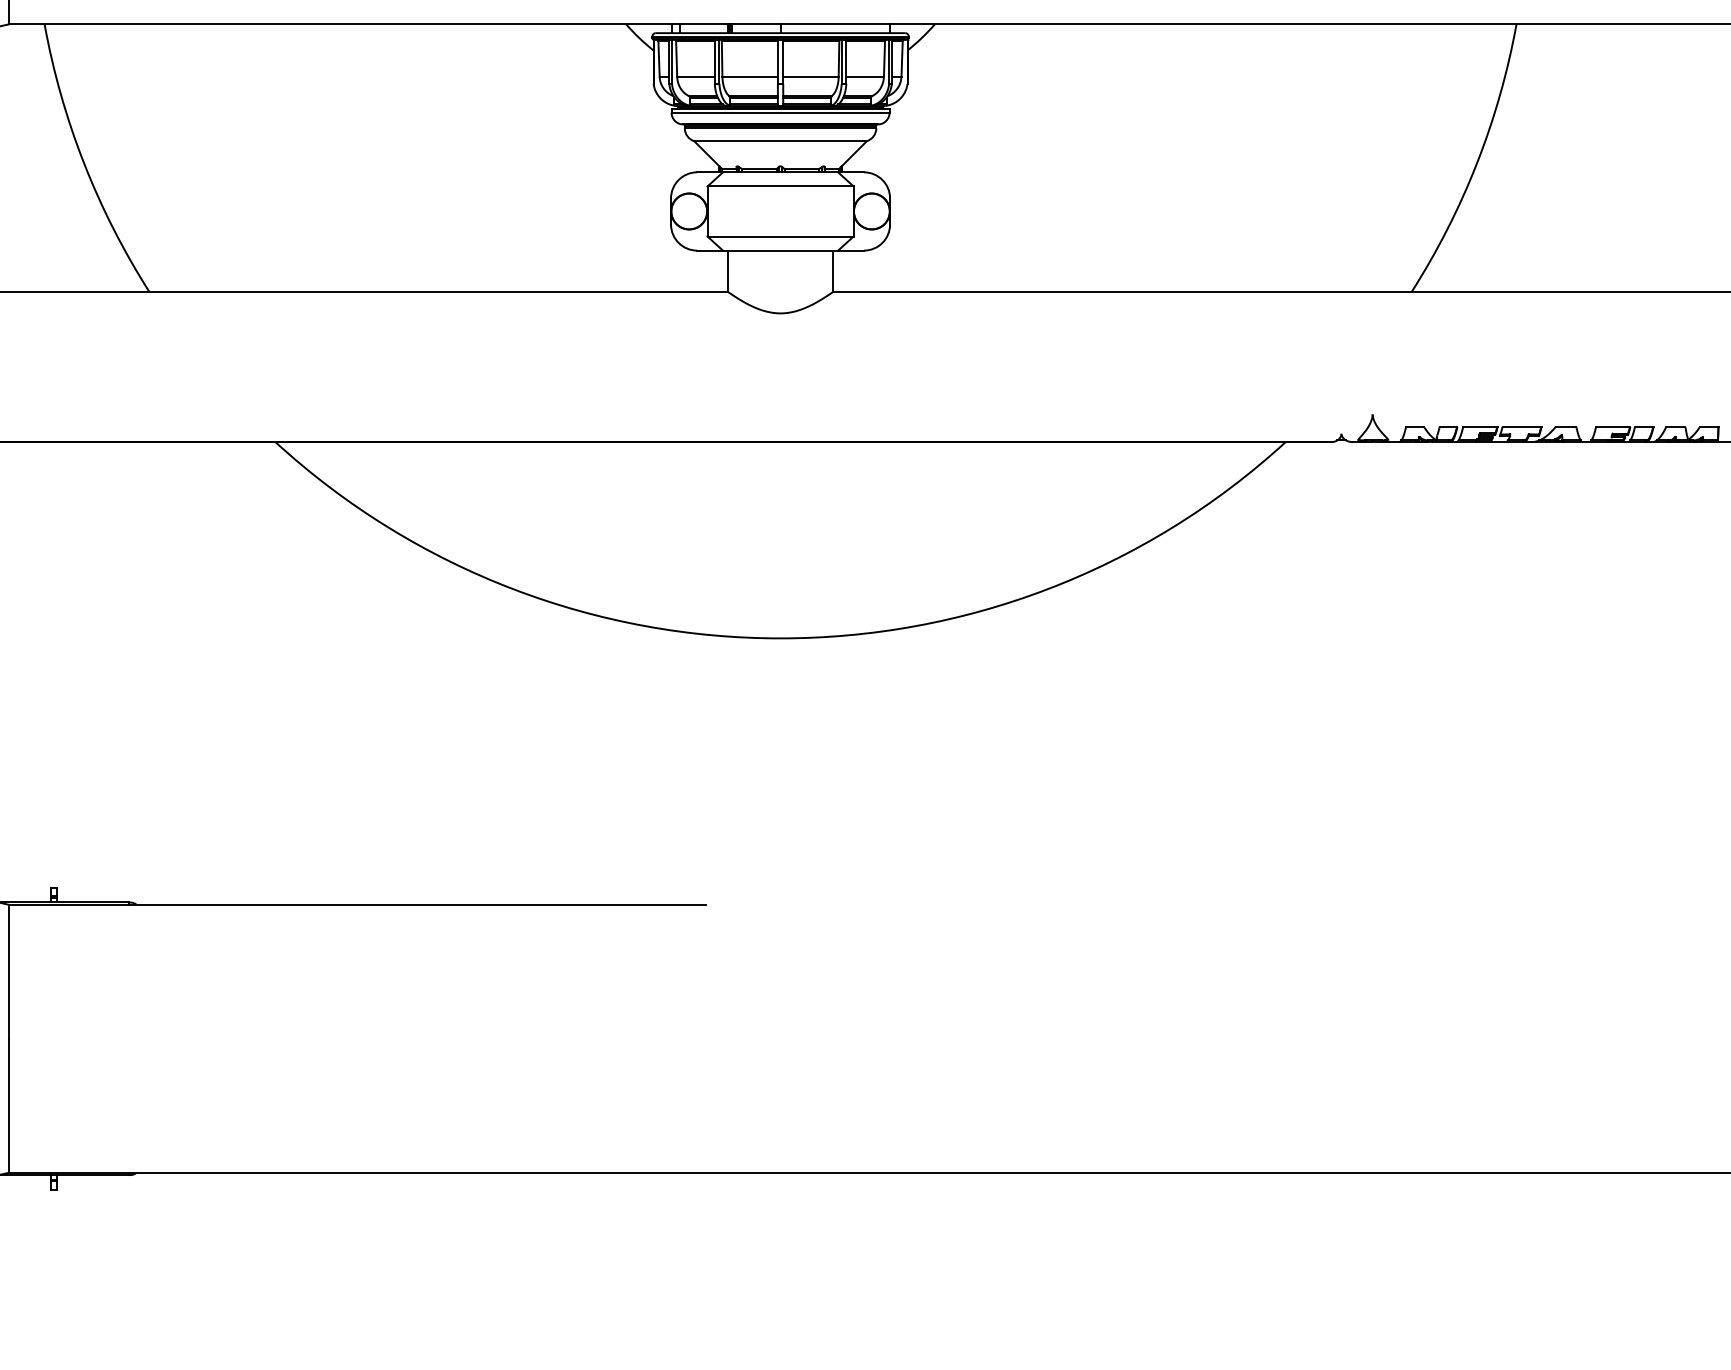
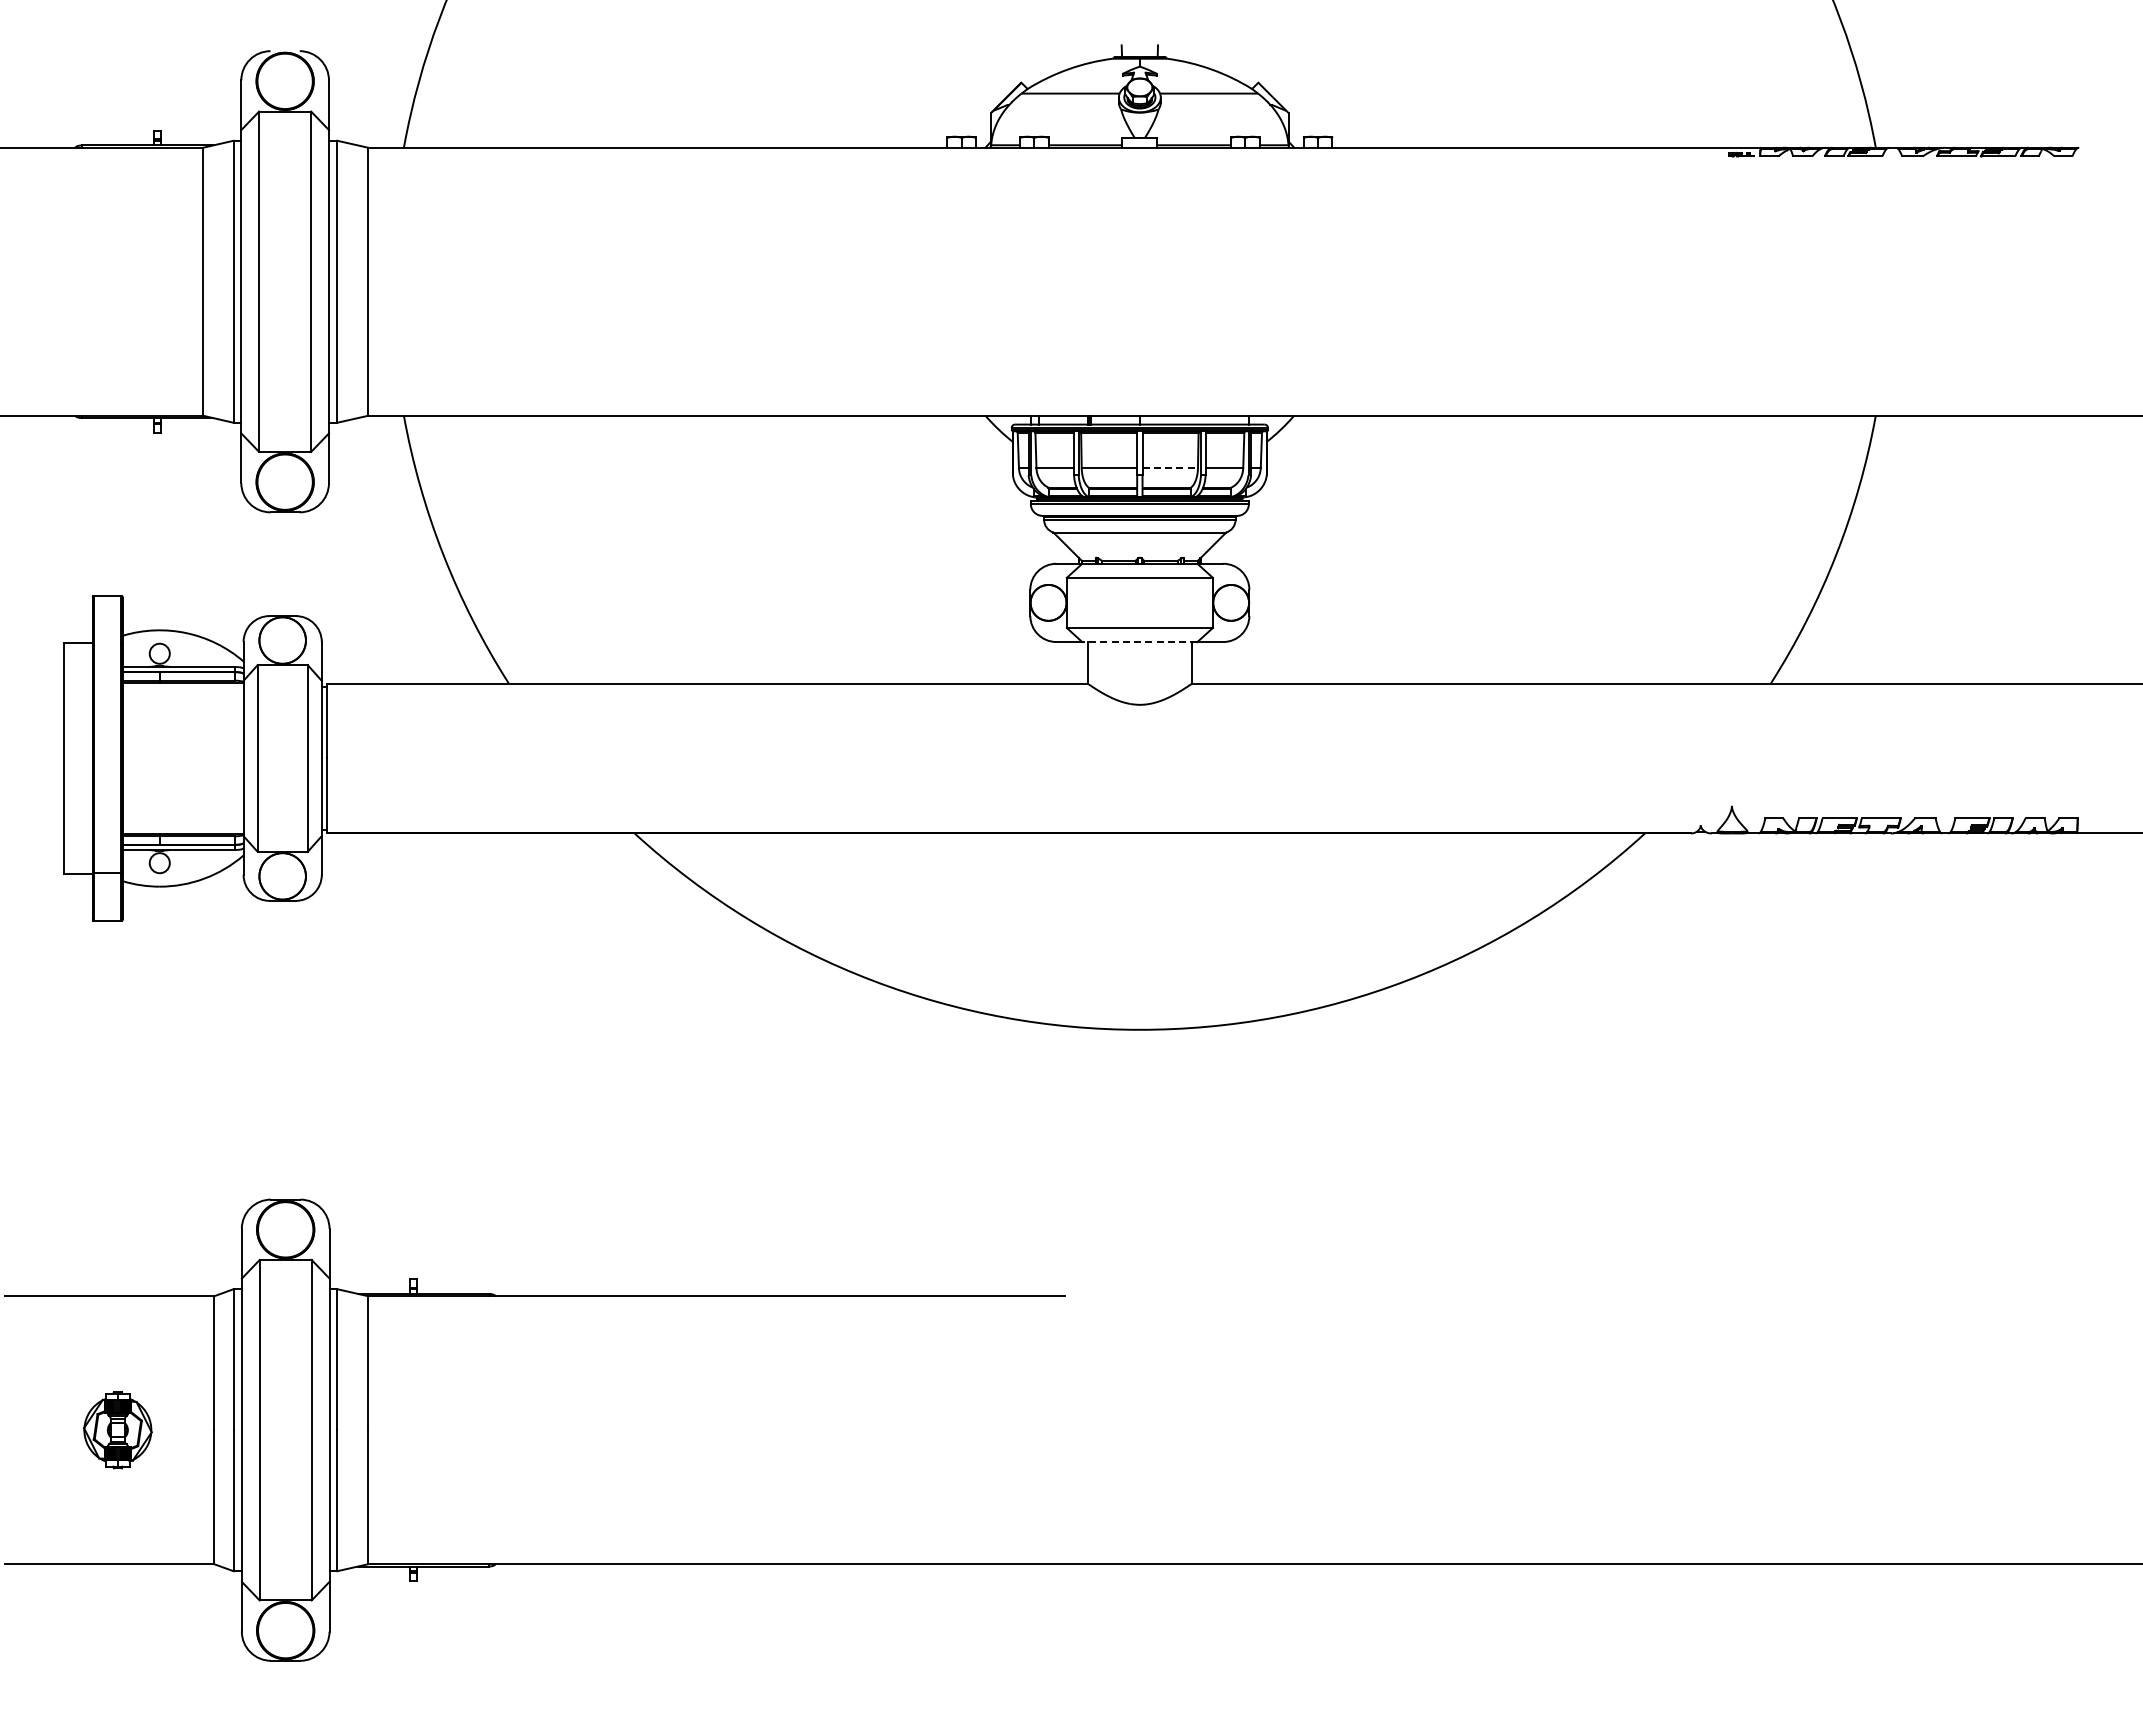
line: (811, 77) -> (1170, 468), solid -> dashed
line: (780, 251) -> (1139, 642), solid -> dashed

